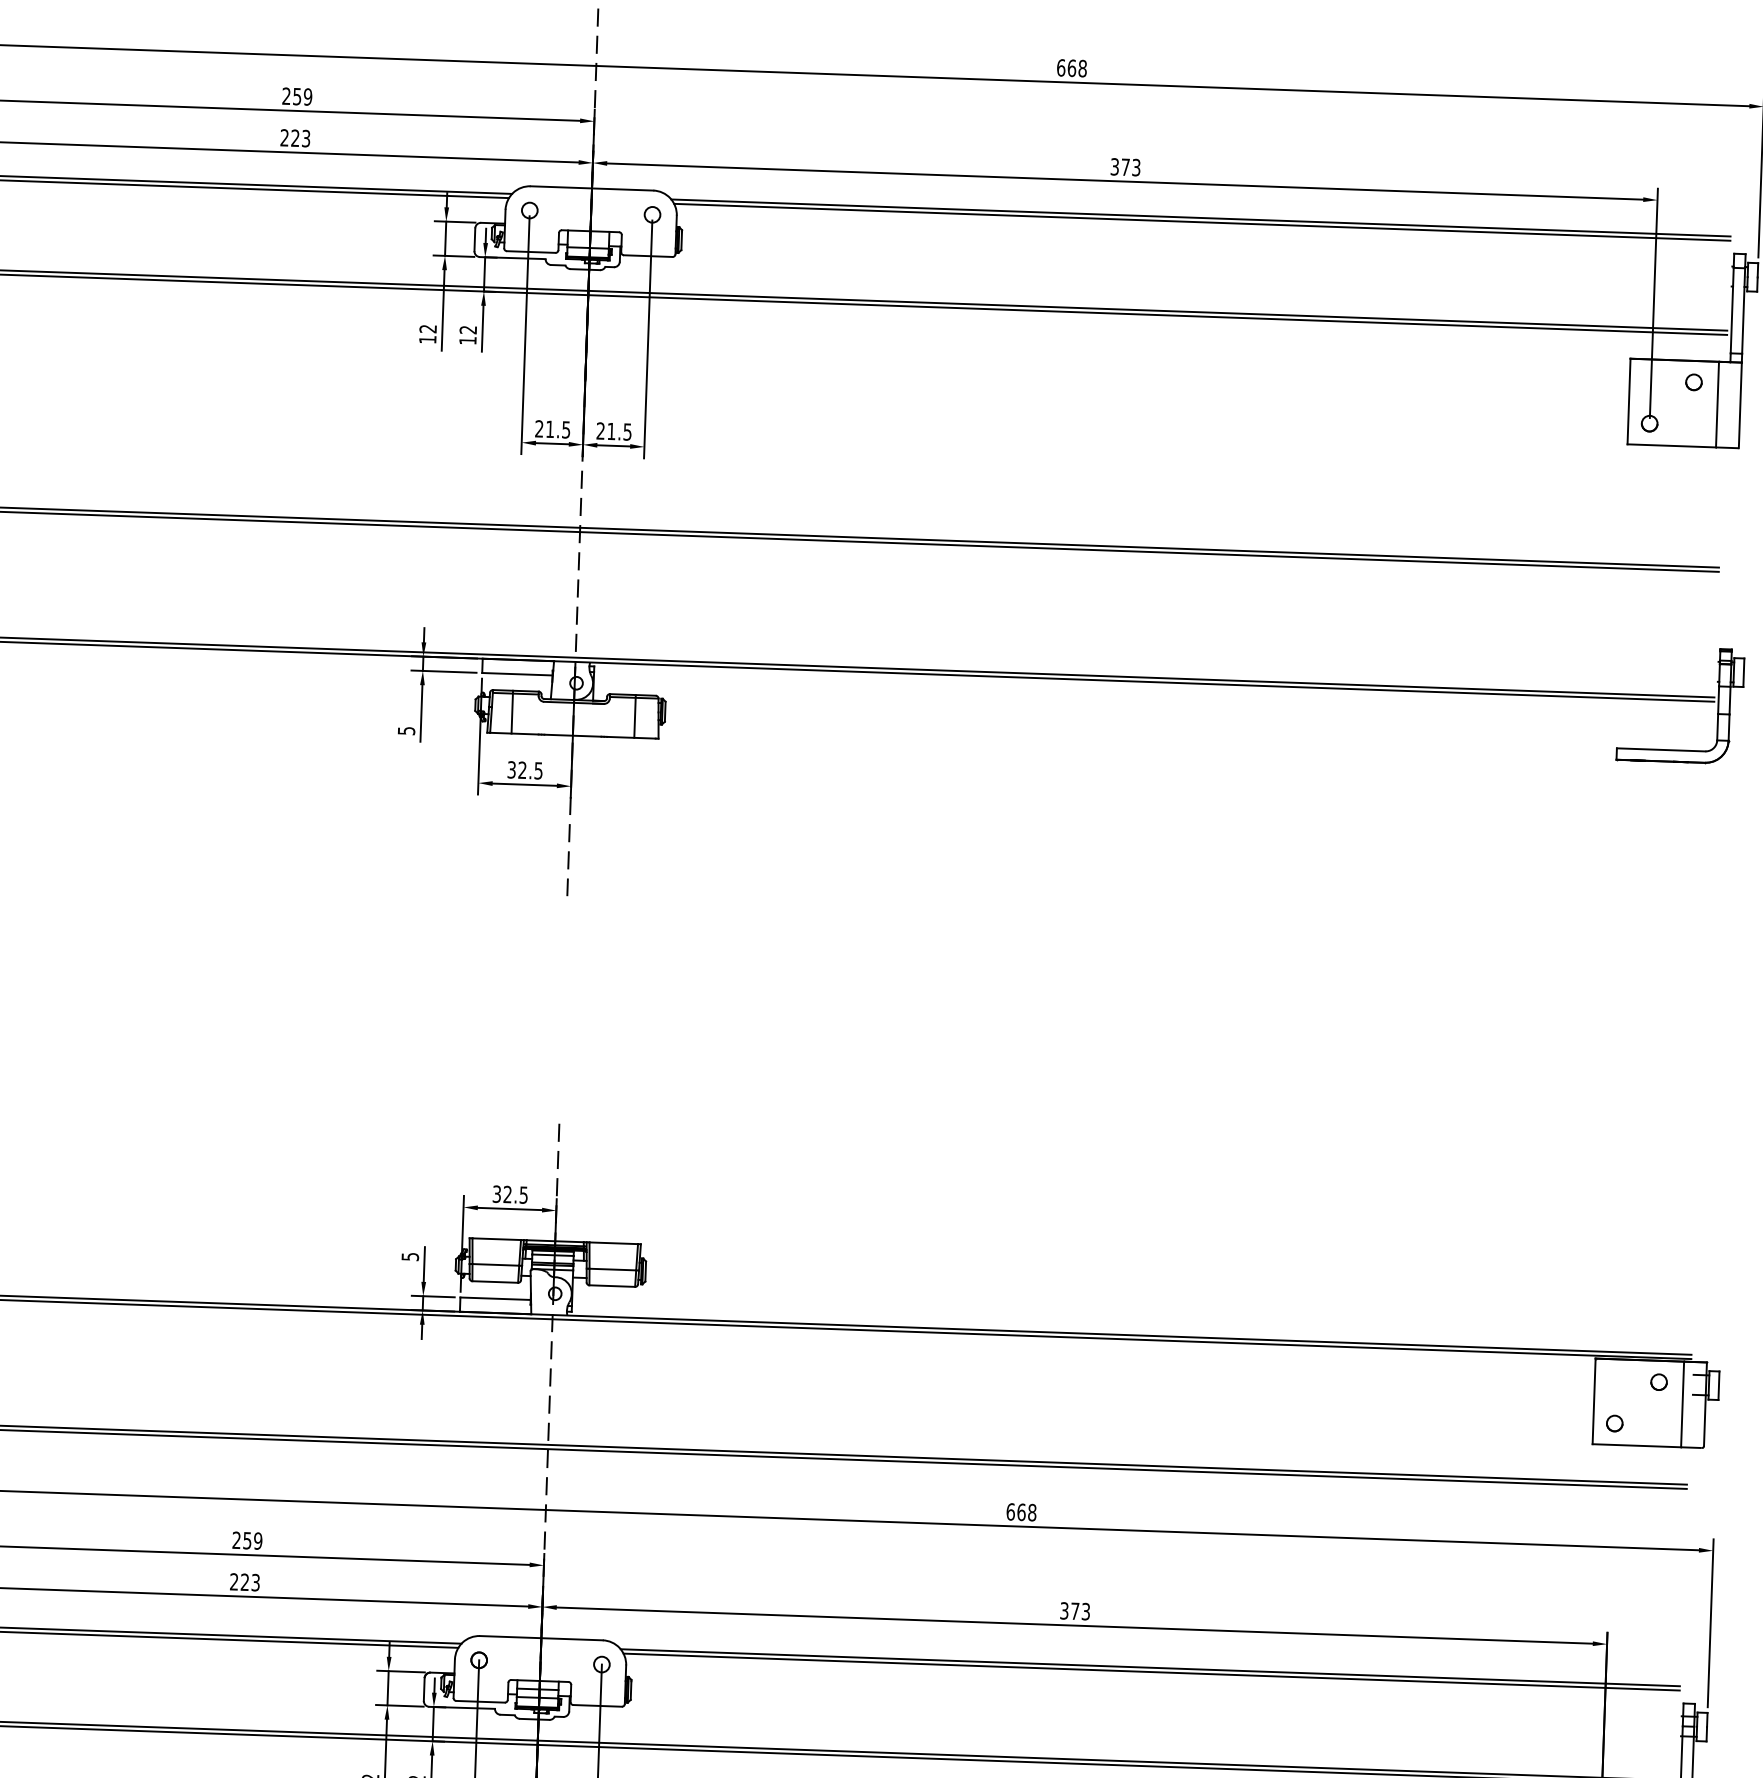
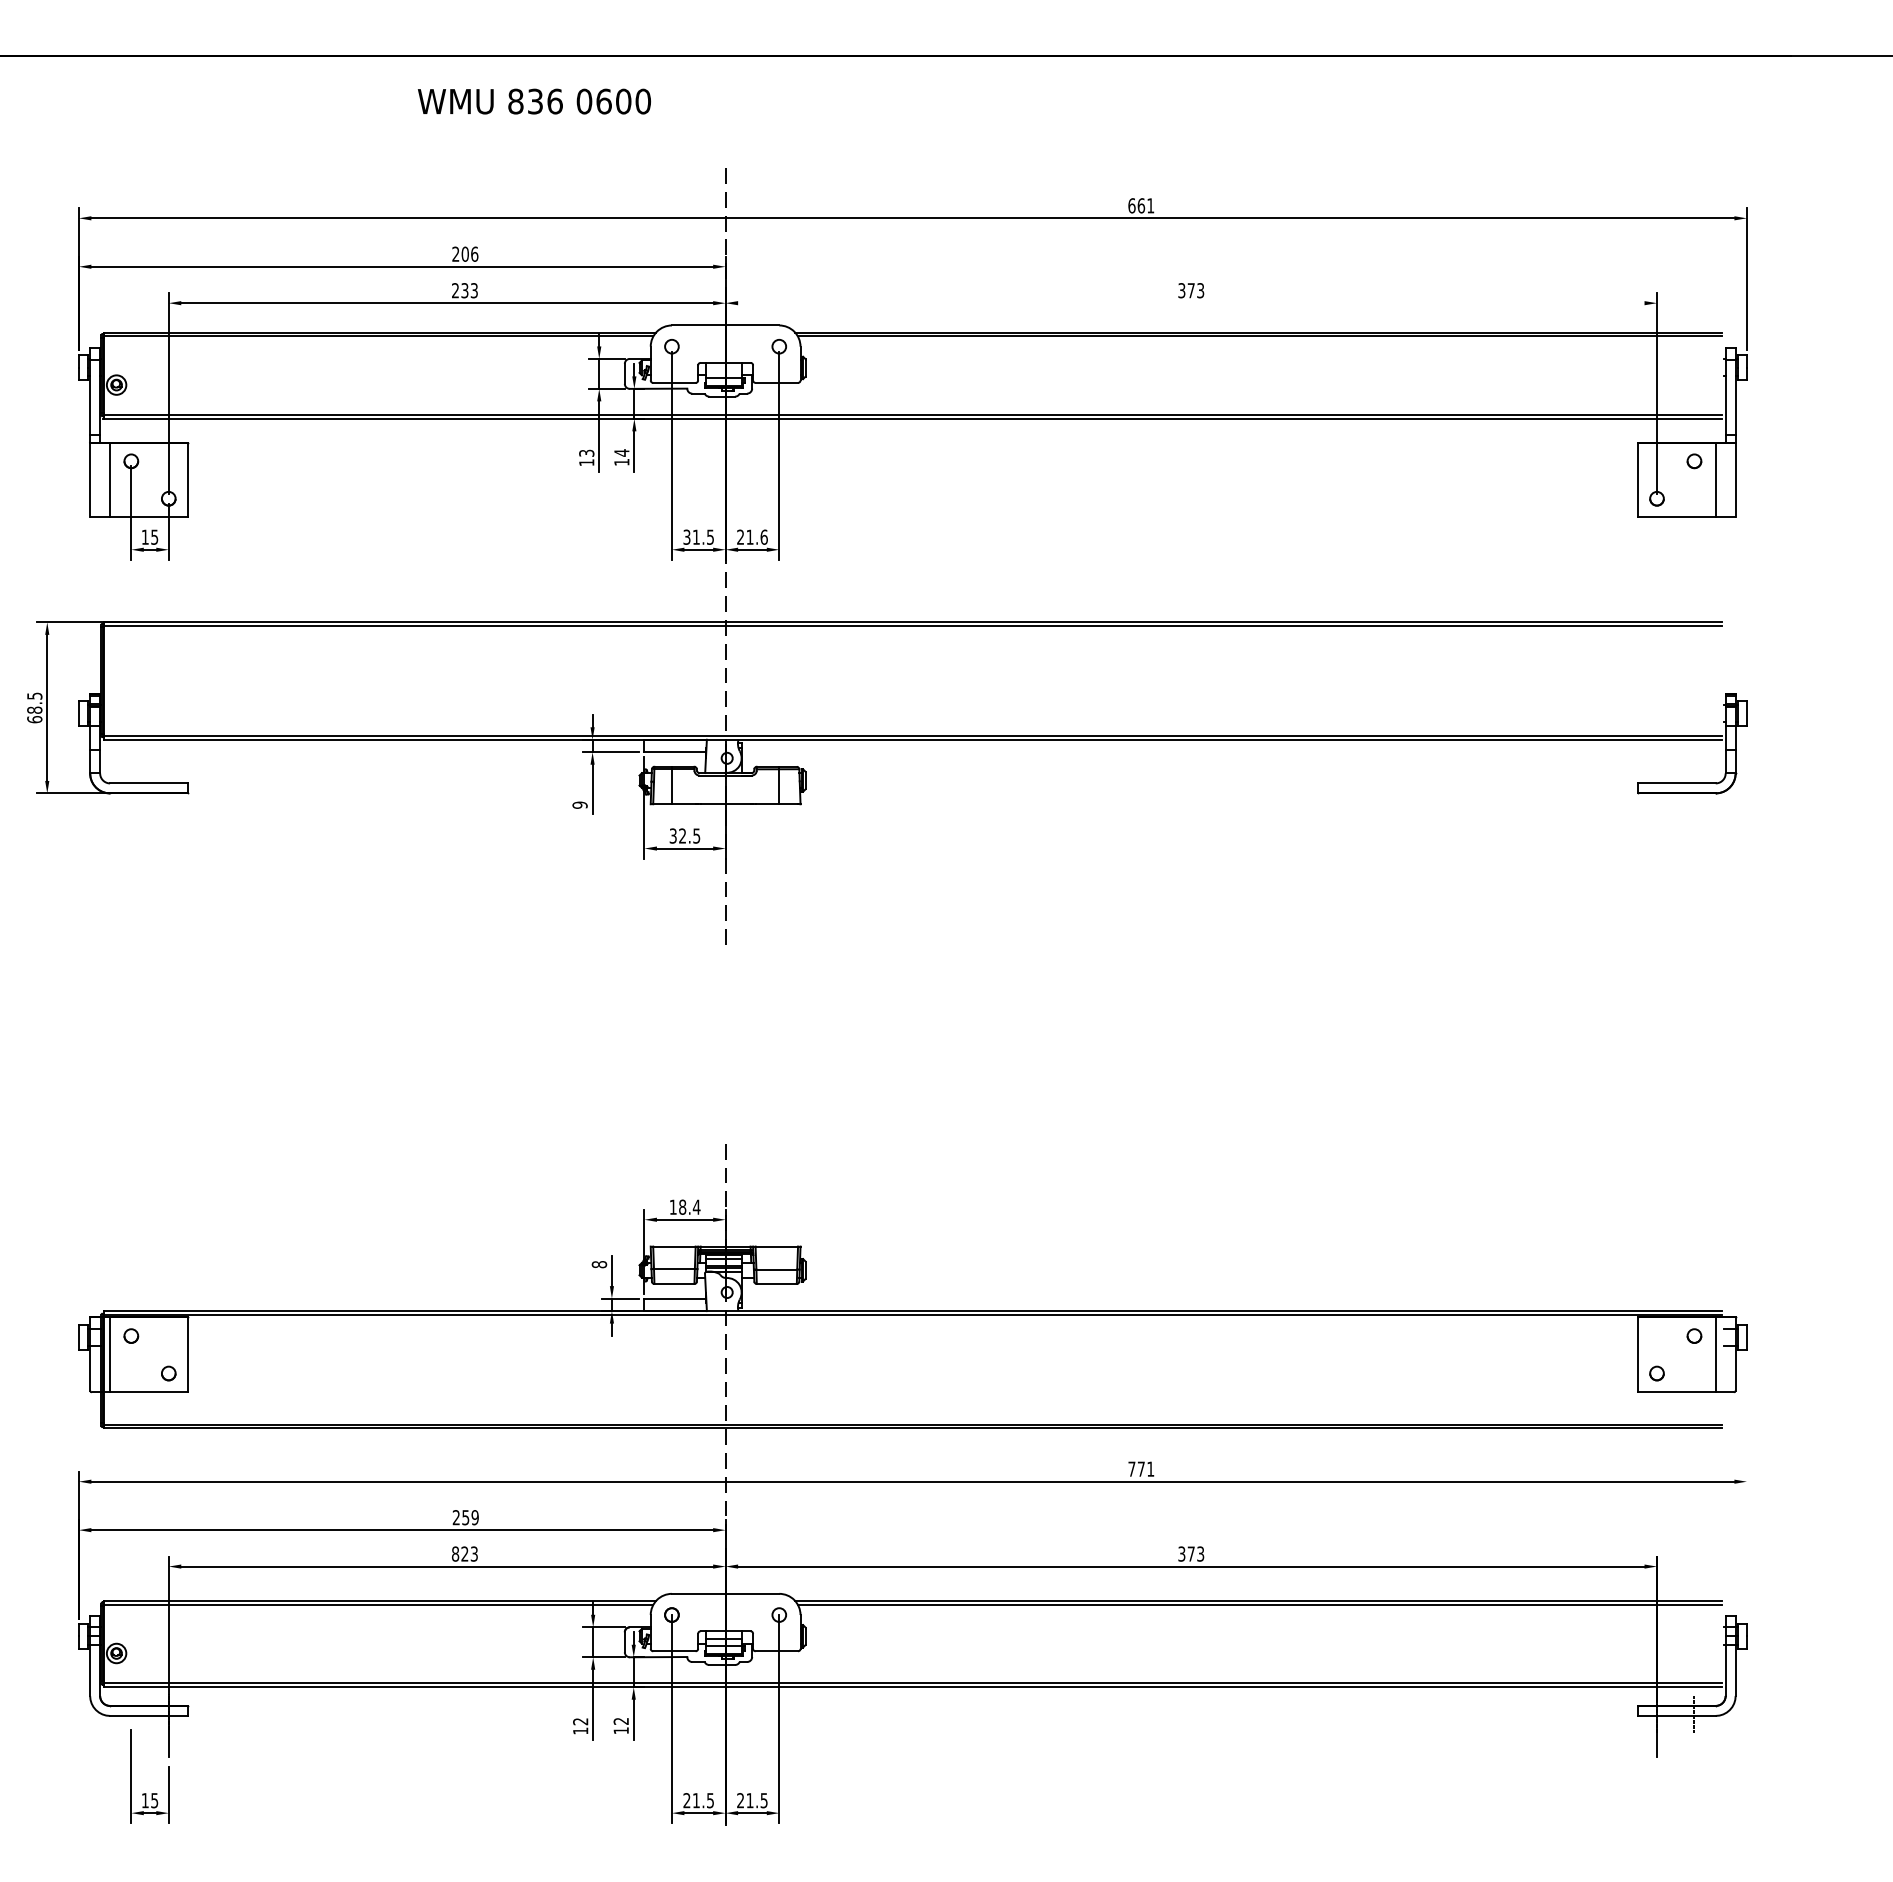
text: (1082, 68) -> (1150, 205), 668 -> 661
text: (302, 95) -> (469, 253), 259 -> 206
text: (294, 138) -> (464, 290), 223 -> 233
line: (1125, 181) -> (1191, 303), removed
text: (427, 328) -> (586, 452), 12 -> 13
text: (467, 329) -> (621, 452), 12 -> 14
text: (538, 429) -> (686, 537), 21.5 -> 31.5
text: (626, 431) -> (763, 536), 21.5 -> 21.6
text: (405, 730) -> (579, 804), 5 -> 9
text: (509, 1193) -> (684, 1206), 32.5 -> 18.4
text: (410, 1256) -> (599, 1264), 5 -> 8
text: (1021, 1511) -> (1141, 1468), 668 -> 771
text: (234, 1581) -> (455, 1553), 223 -> 823
line: (1710, 1622) -> (1746, 1544), removed

